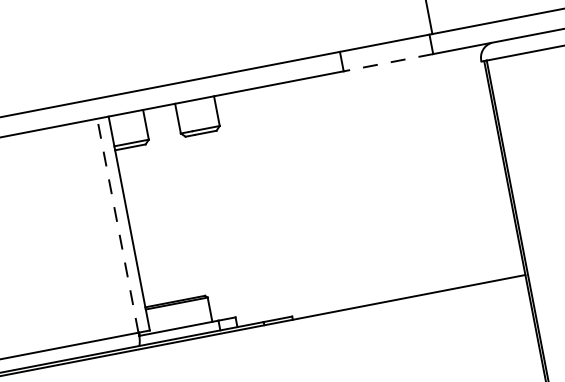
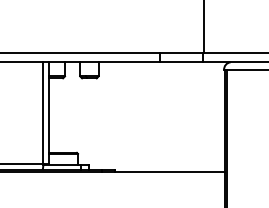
line: (386, 63) -> (180, 62), dashed -> solid
line: (118, 226) -> (43, 113), dashed -> solid

